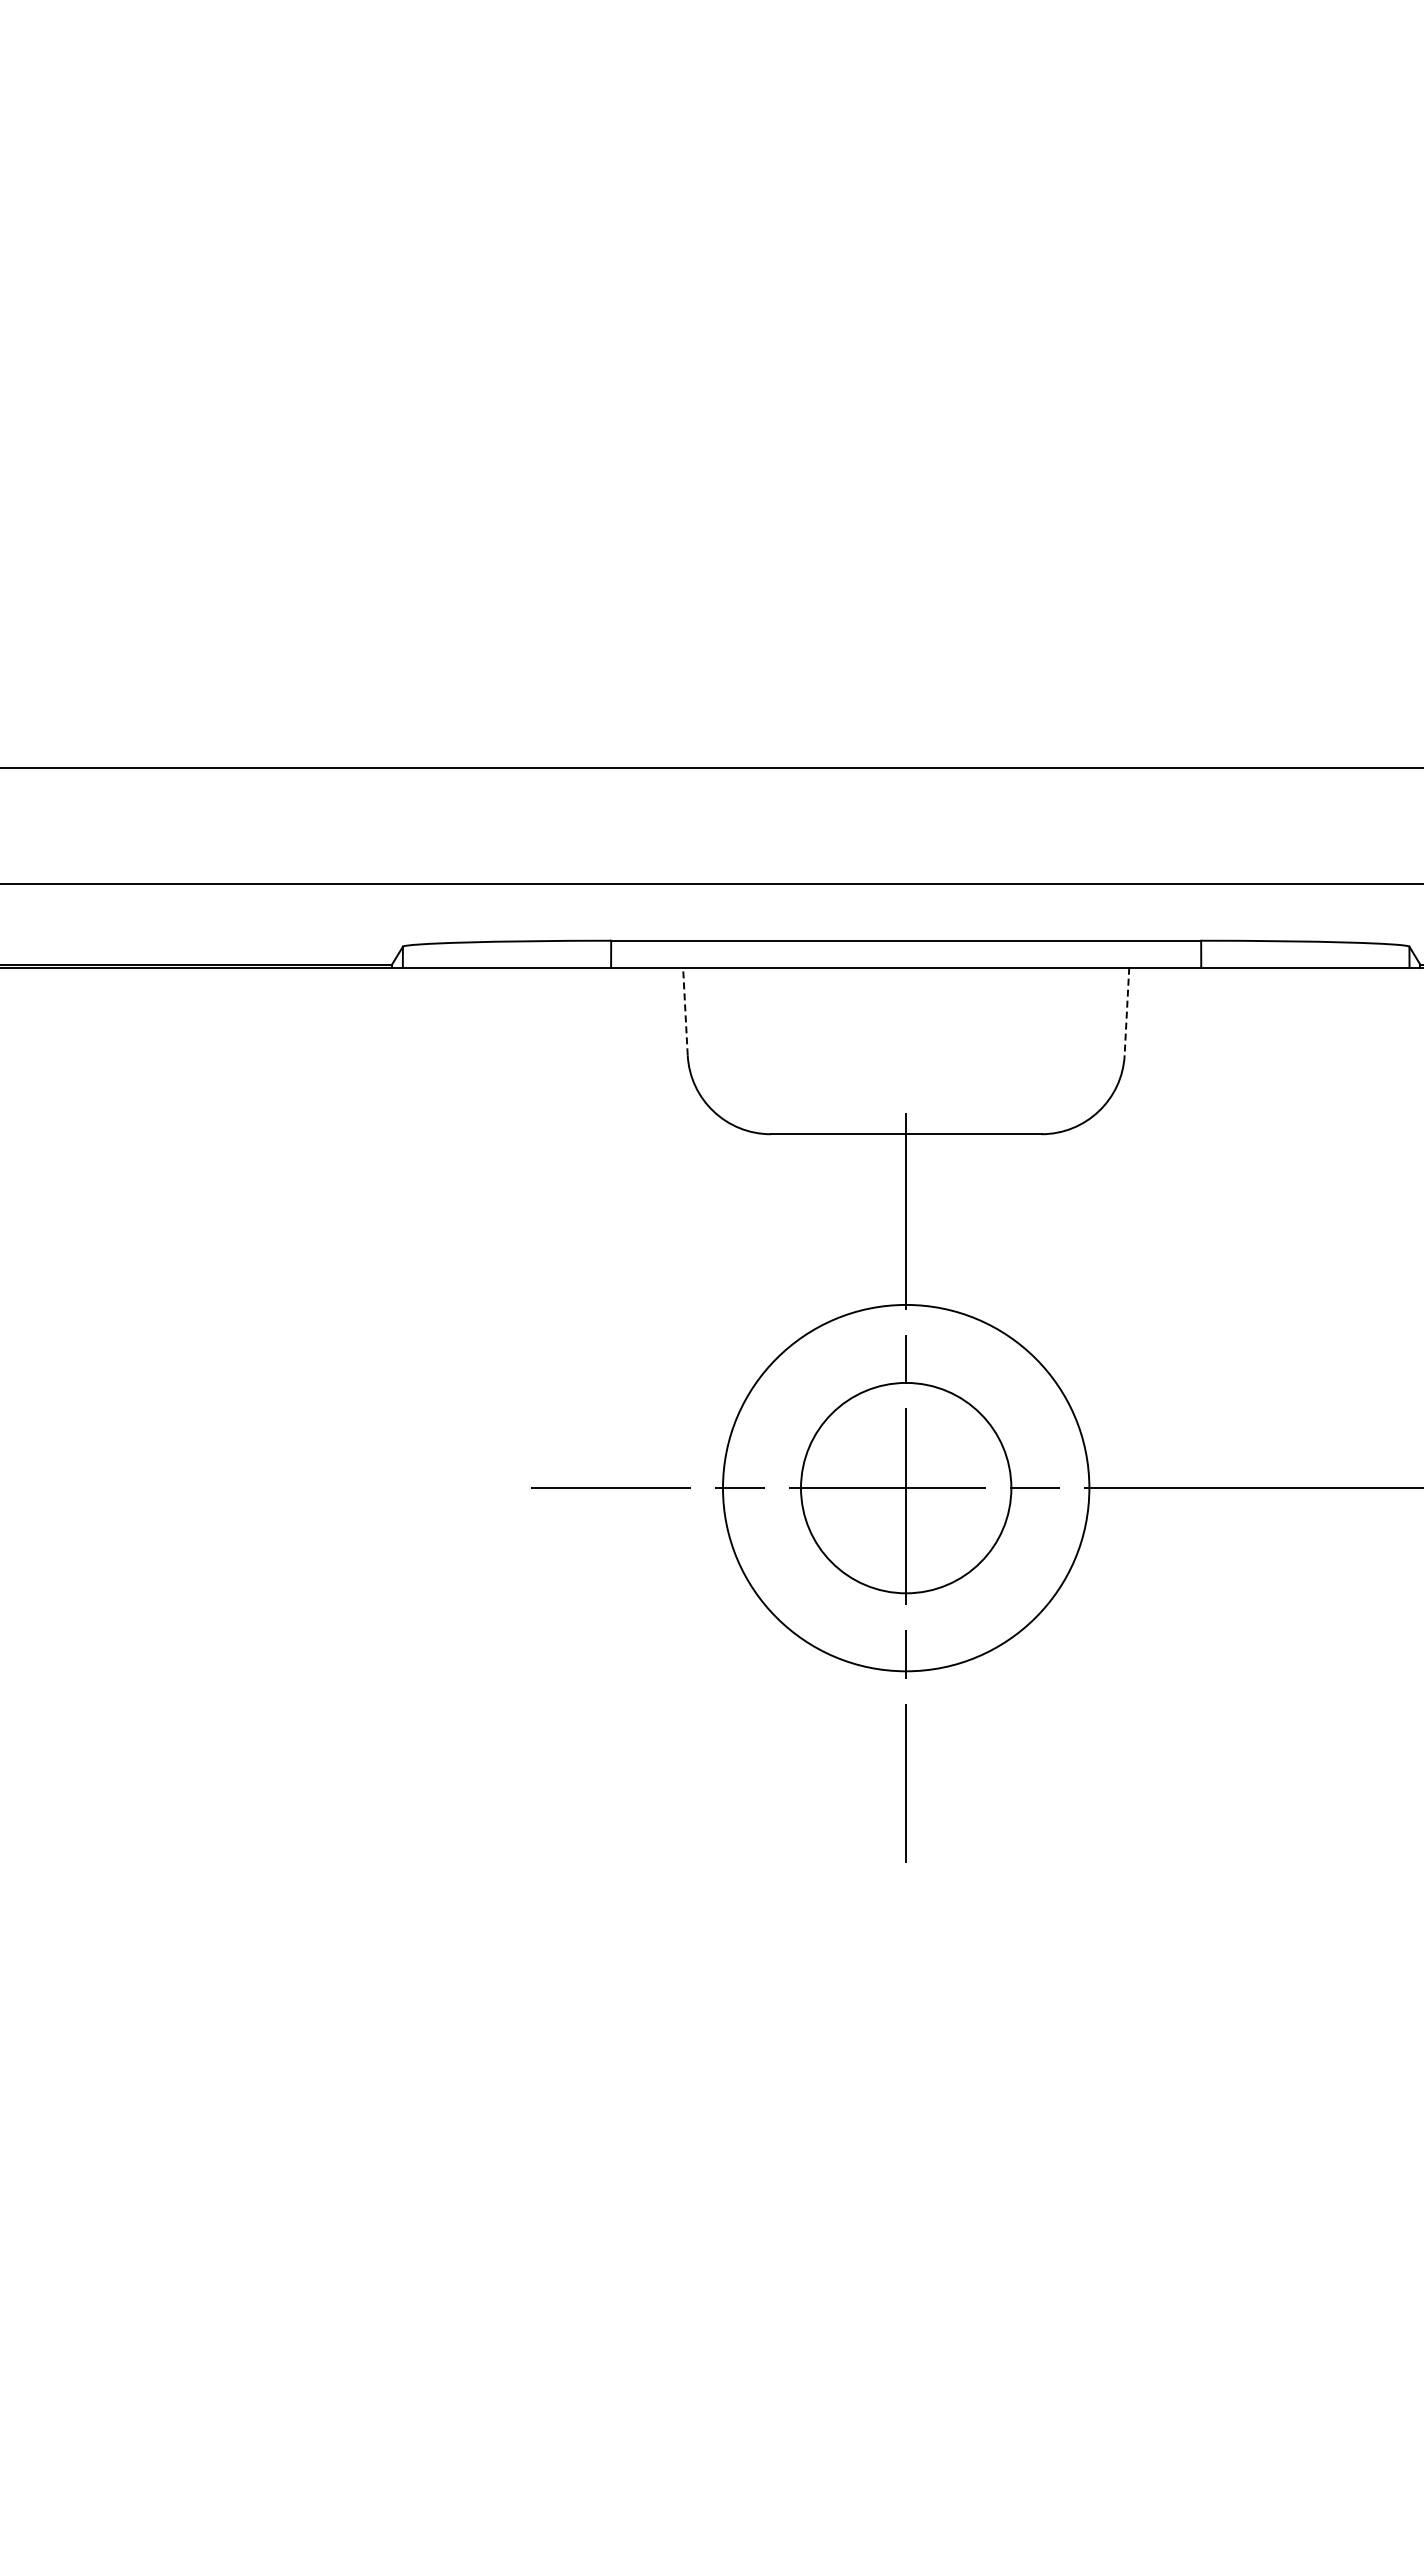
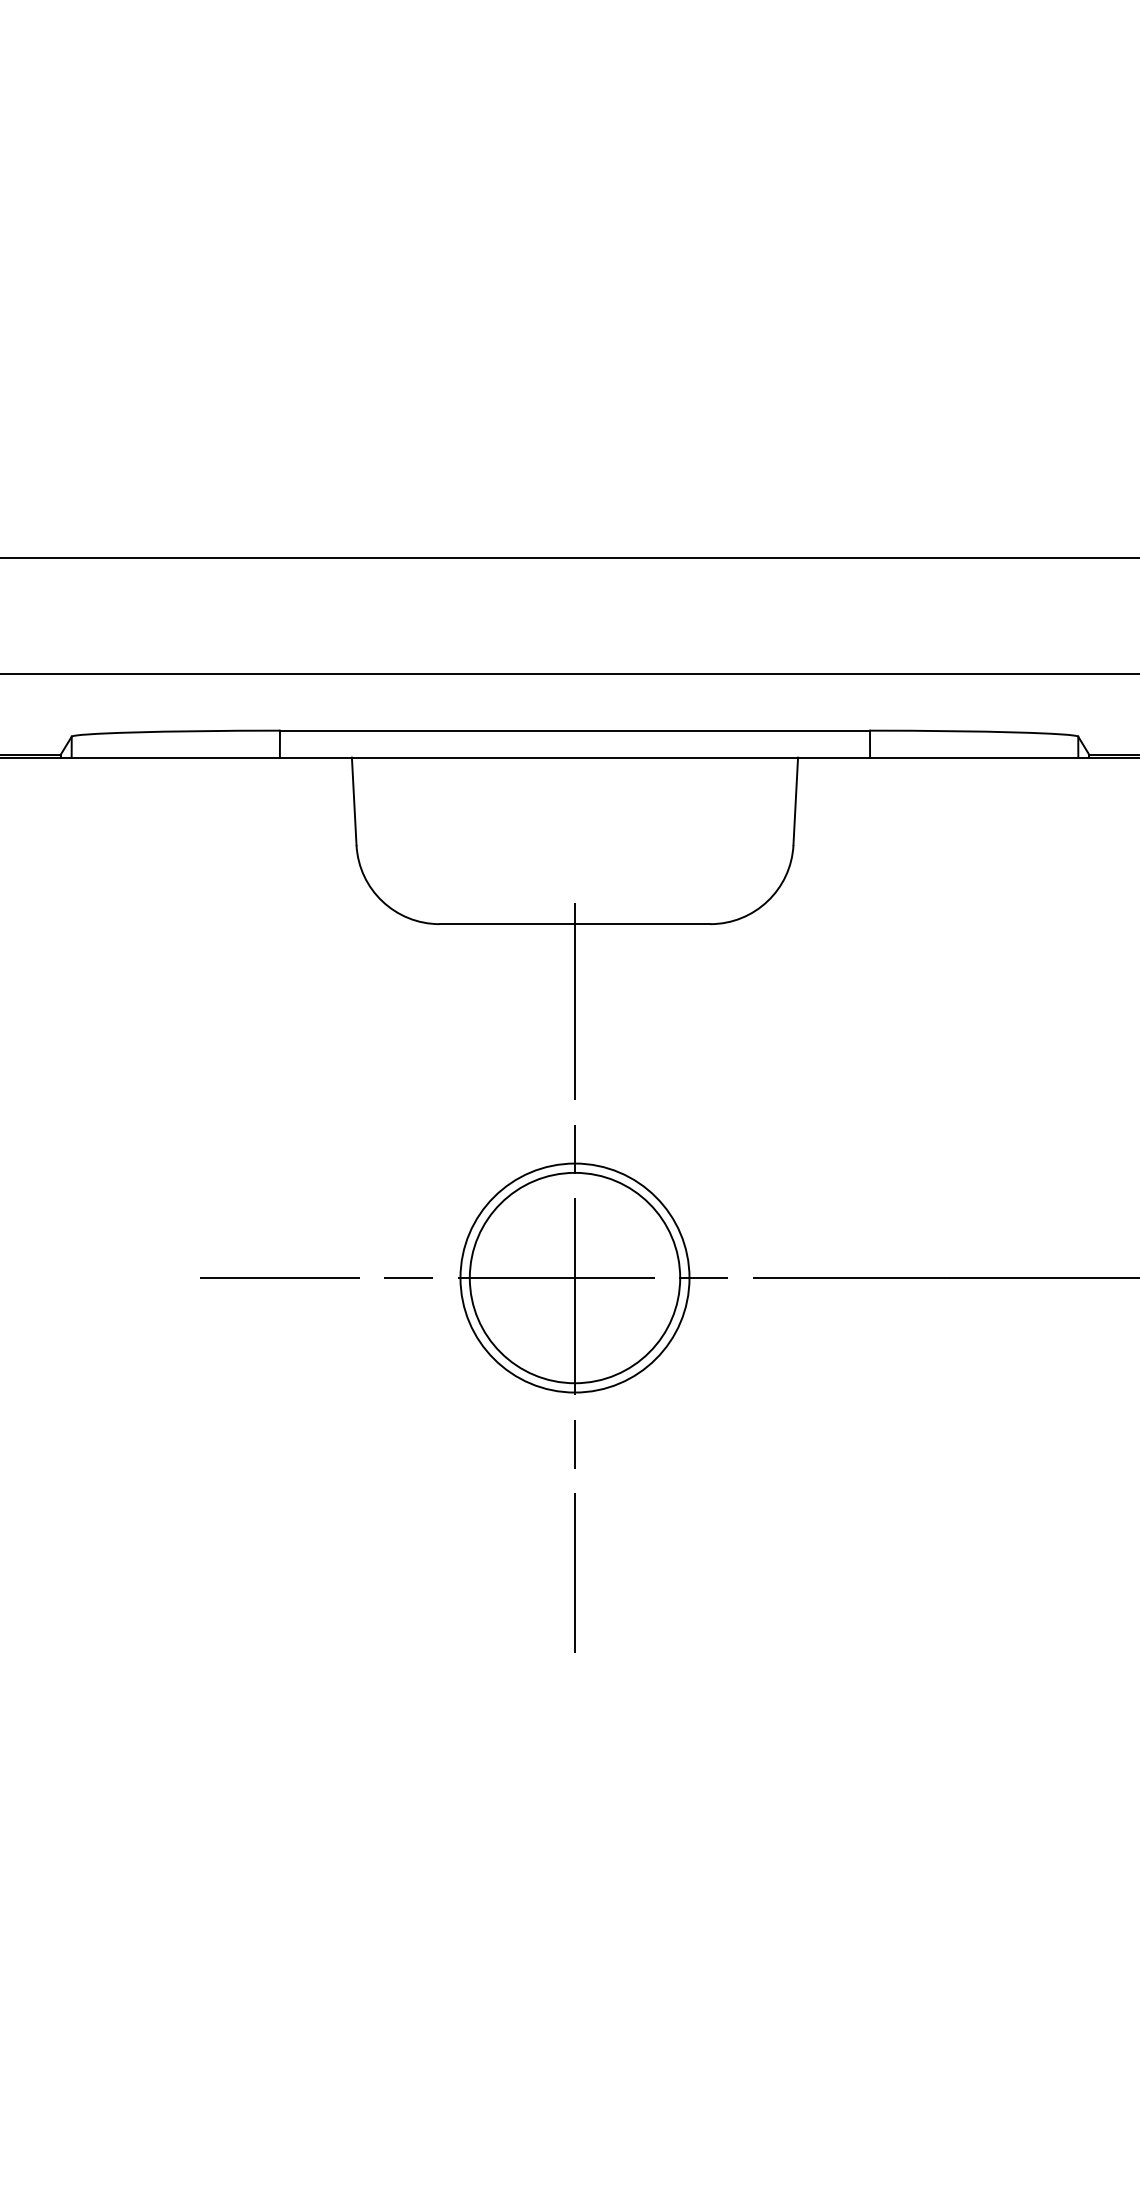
line: (685, 1011) -> (354, 801), dashed -> solid
line: (1126, 1011) -> (795, 801), dashed -> solid
circle: (905, 1487) -> (574, 1277), size x0.62

